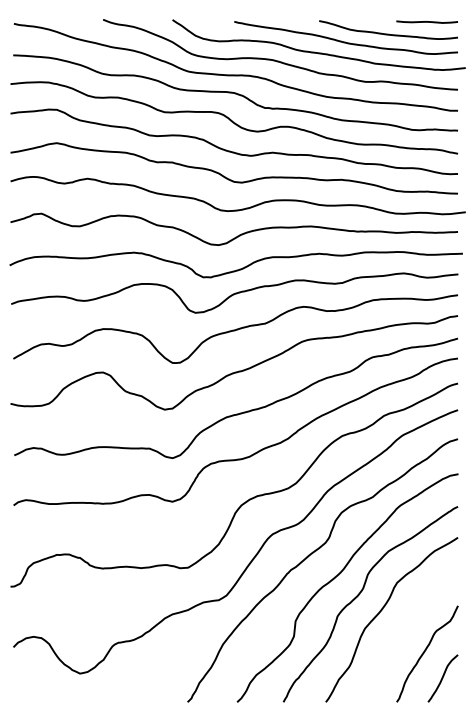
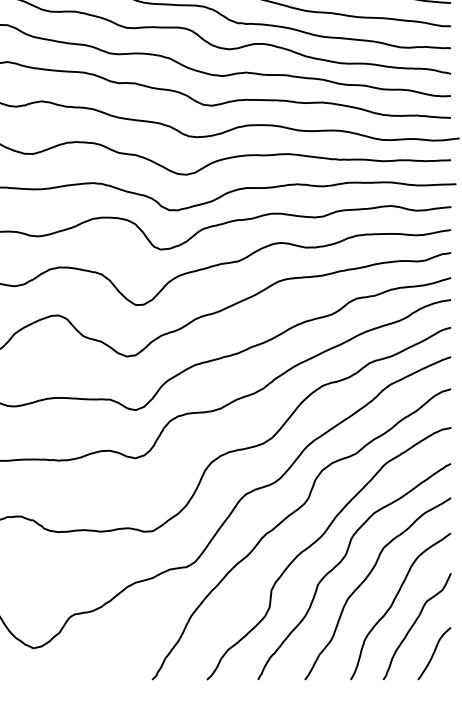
curve: (406, 632) -> (394, 602), added

